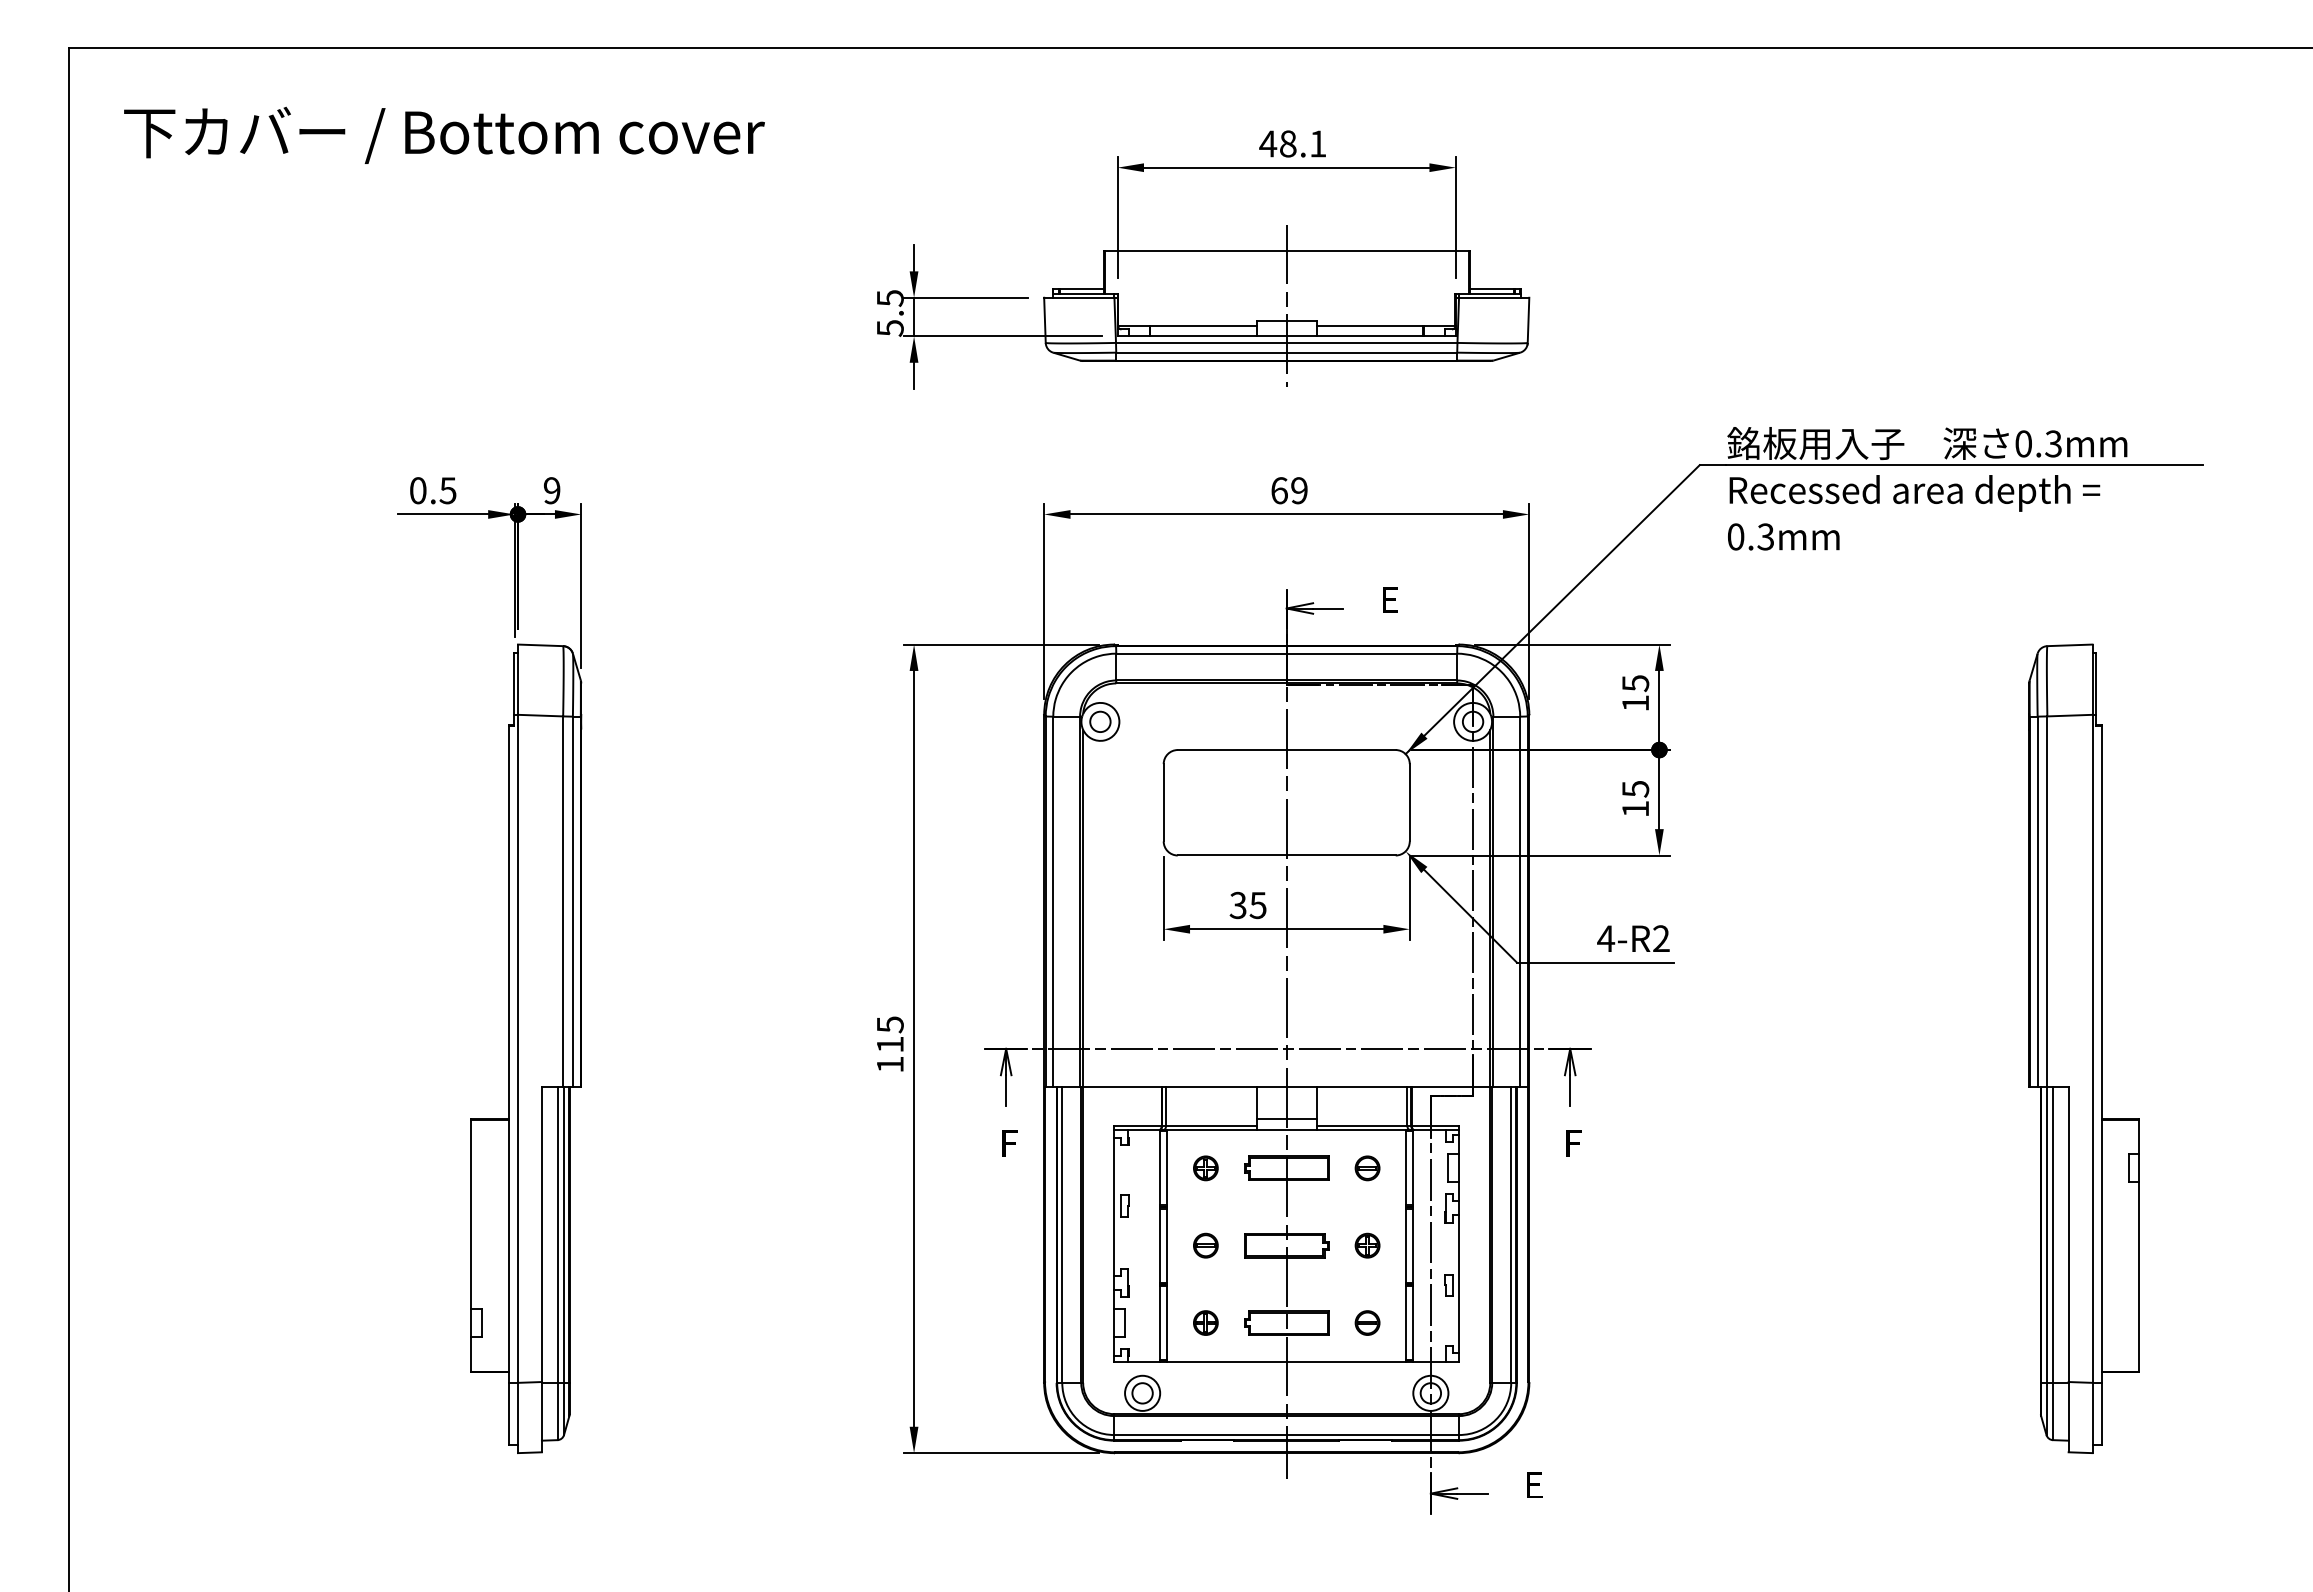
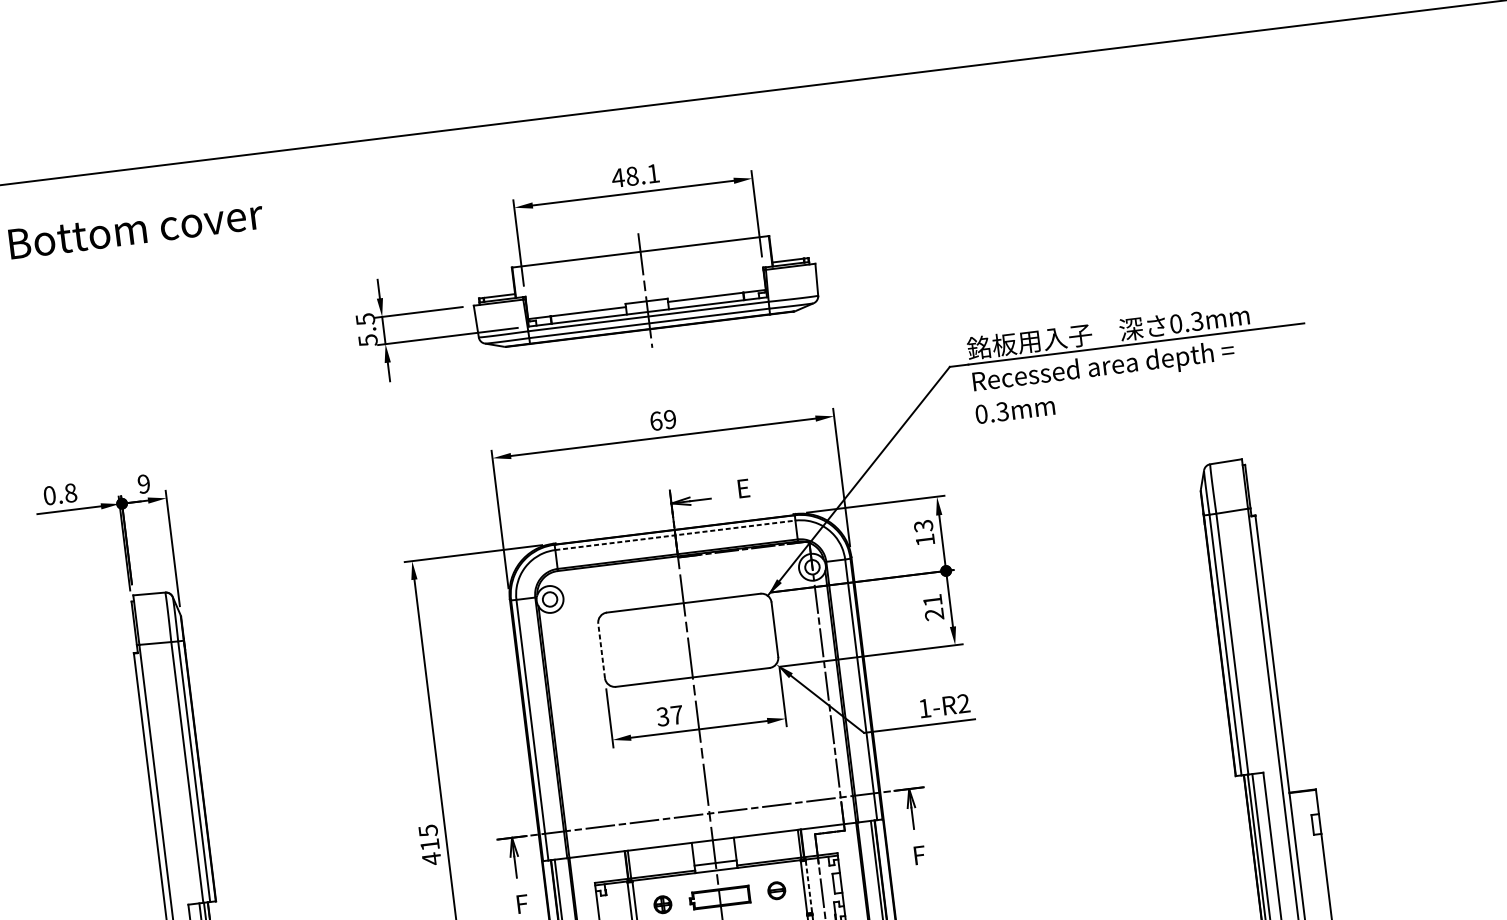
text: (447, 490) -> (70, 492), 0.5 -> 0.8
line: (1287, 653) -> (675, 535), solid -> dashed
text: (1635, 683) -> (923, 526), 15 -> 13
text: (1635, 799) -> (933, 607), 15 -> 21
line: (1163, 802) -> (601, 650), solid -> dashed
text: (1257, 905) -> (676, 715), 35 -> 37
text: (1606, 938) -> (925, 708), 4-R2 -> 1-R2
text: (890, 1064) -> (431, 858), 115 -> 415
line: (1413, 1168) -> (809, 886), solid -> dashed

